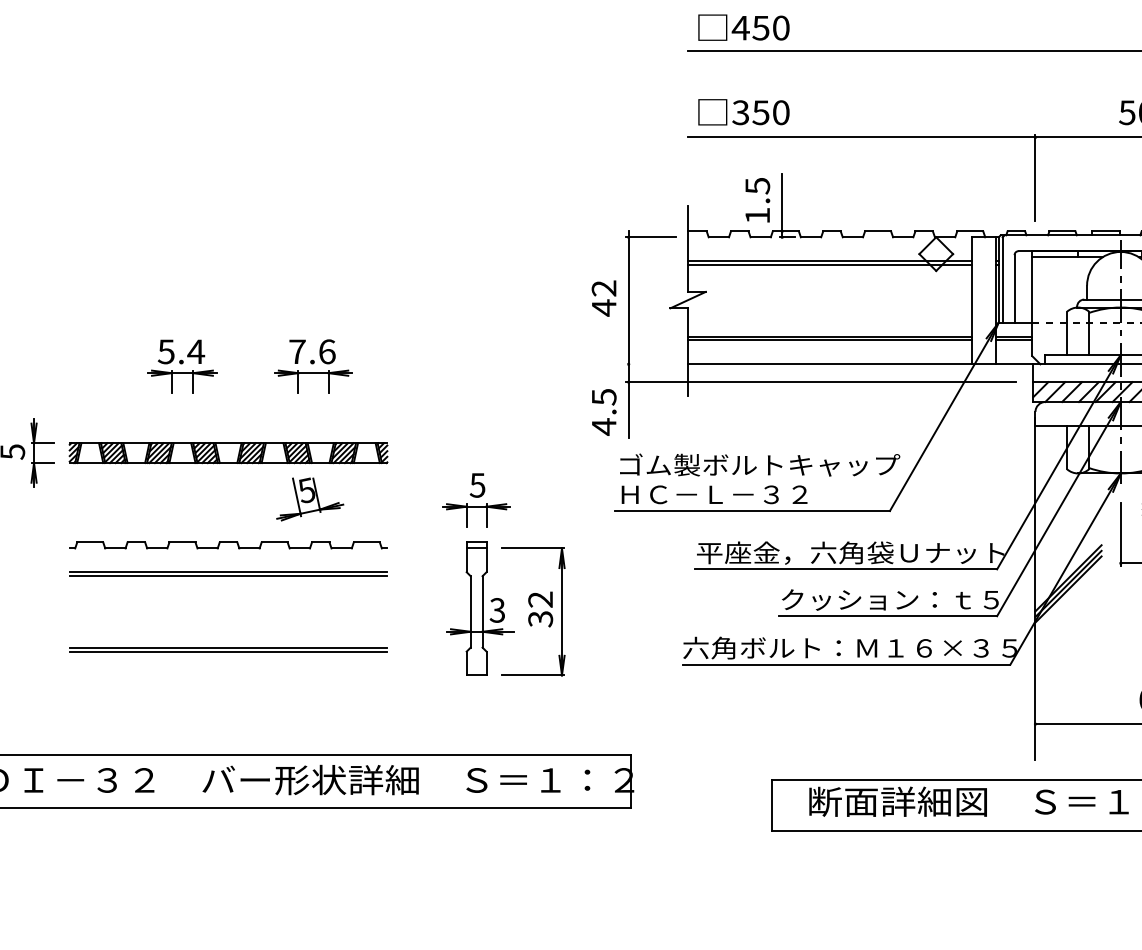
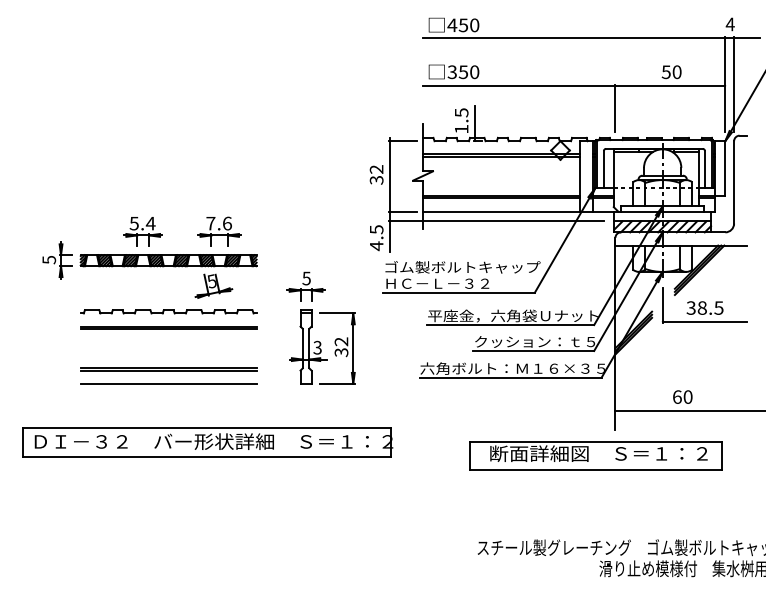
text: (603, 308) -> (376, 180), 42 -> 32
line: (650, 364) -> (402, 211), added
part: (181, 366) -> (142, 231), moved
part: (313, 366) -> (219, 231), moved
line: (228, 674) -> (168, 383), added

